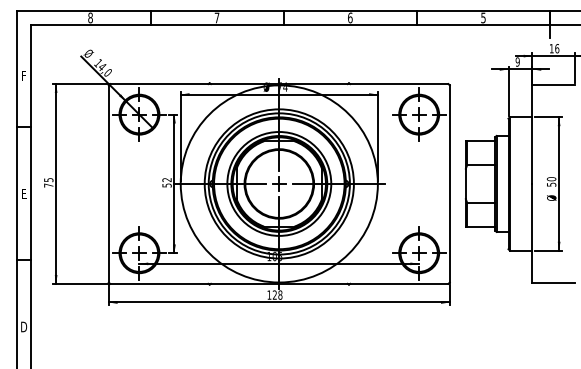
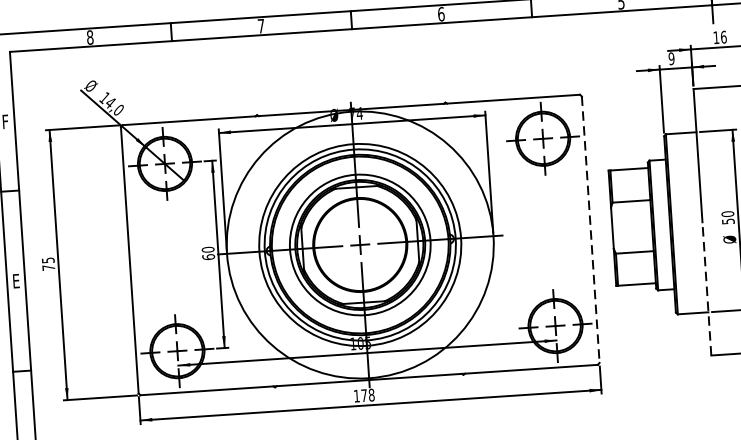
text: (166, 182) -> (207, 253), 52 -> 60
line: (449, 183) -> (590, 229), solid -> dashed
line: (532, 232) -> (706, 287), solid -> dashed
text: (274, 294) -> (363, 394), 128 -> 178

